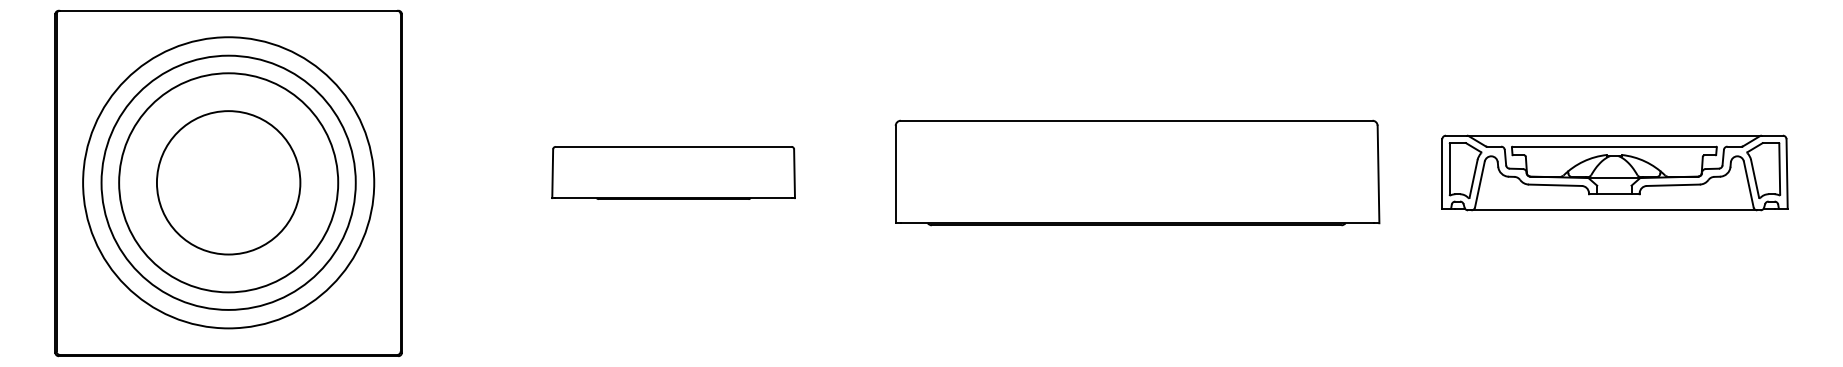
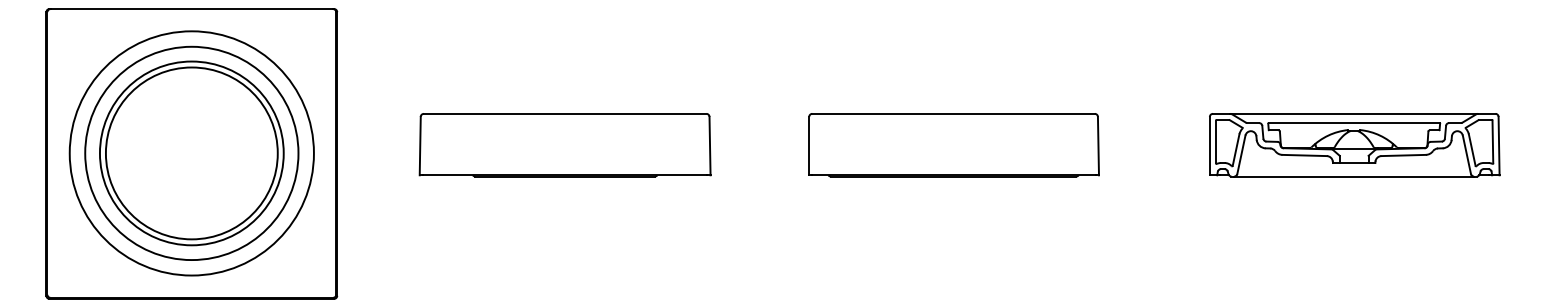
part: (673, 172) -> (564, 144), size x1.43
part: (1136, 172) -> (953, 144), size x0.71
circle: (228, 182) -> (191, 153), size x1.43

